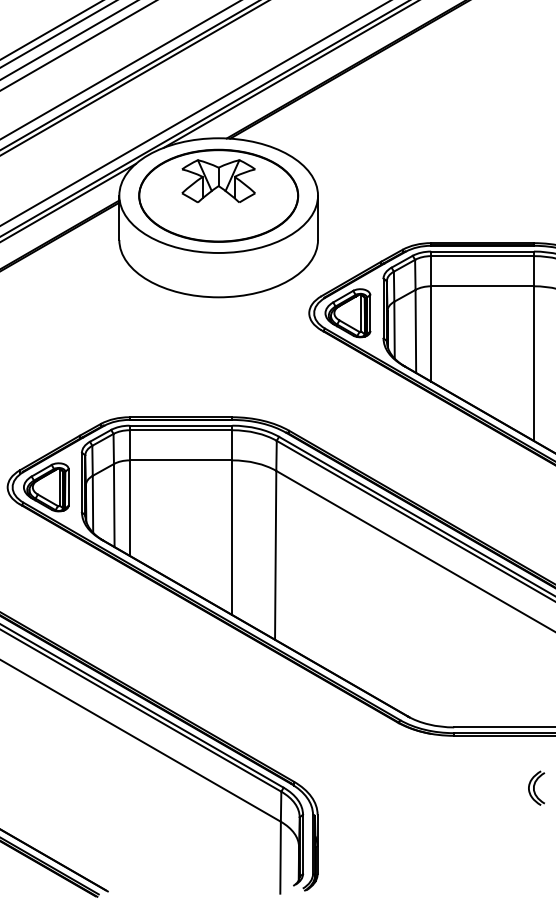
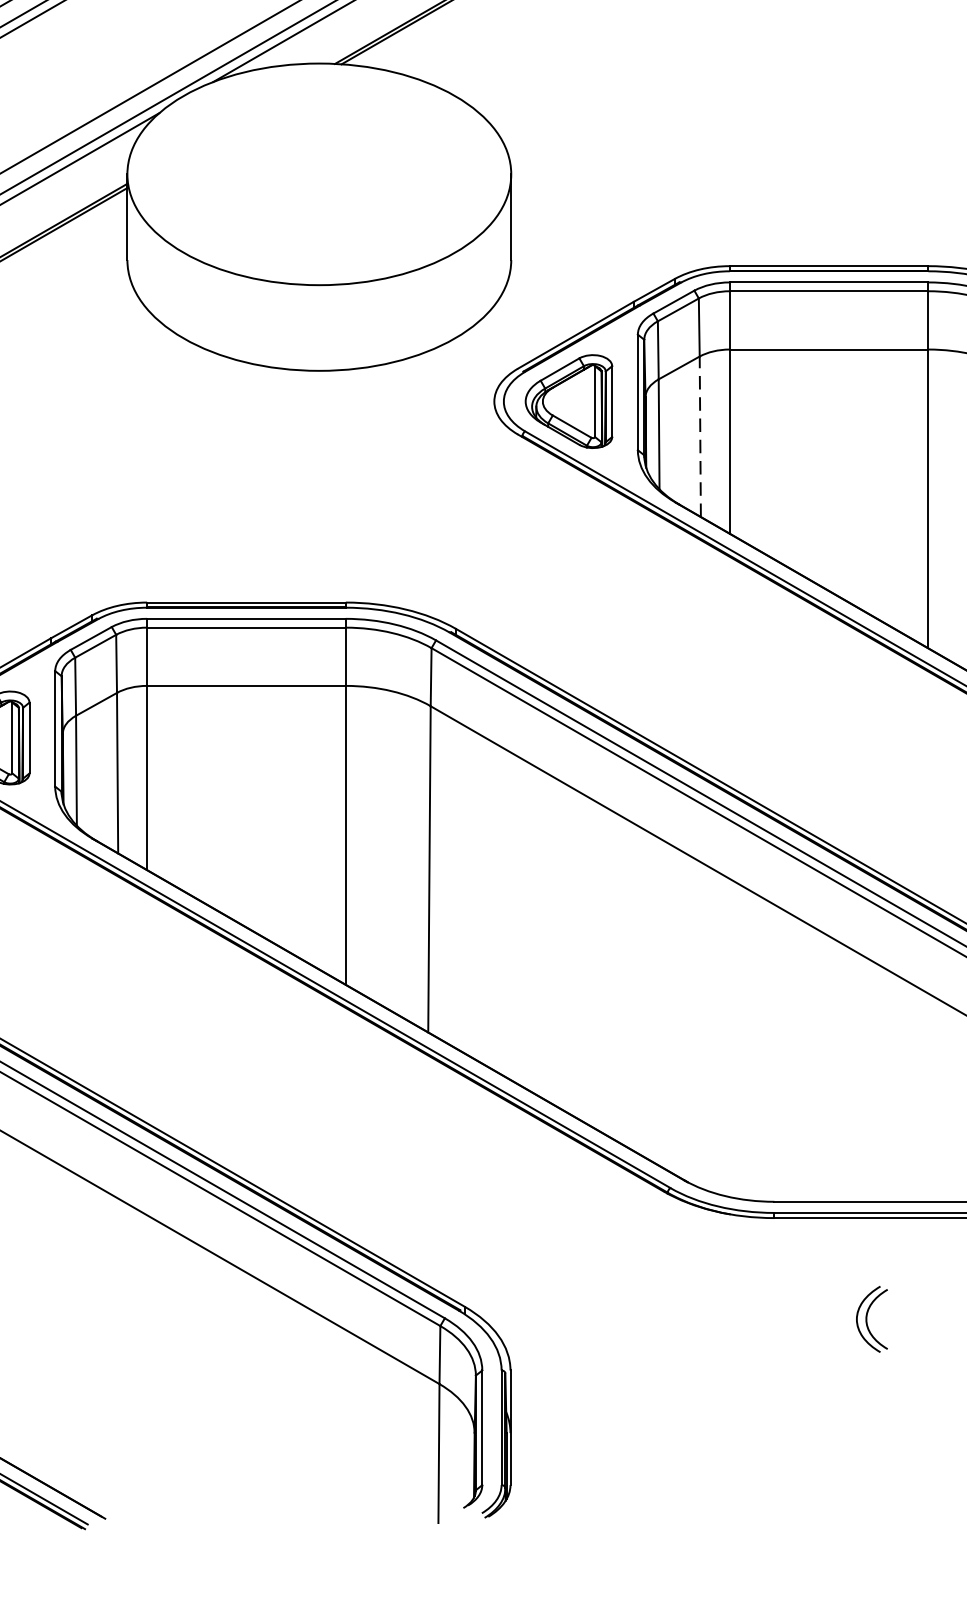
part: (218, 195) -> (318, 174), removed
line: (415, 331) -> (699, 436), solid -> dashed
part: (536, 787) -> (871, 1317), moved

